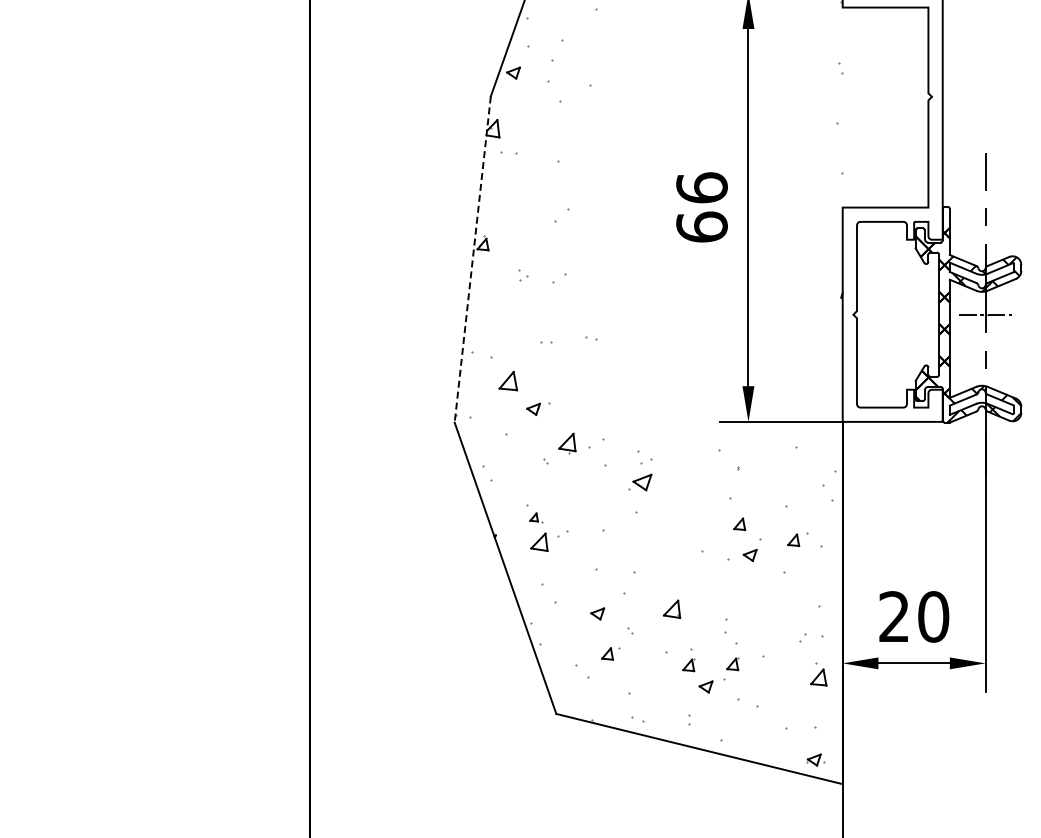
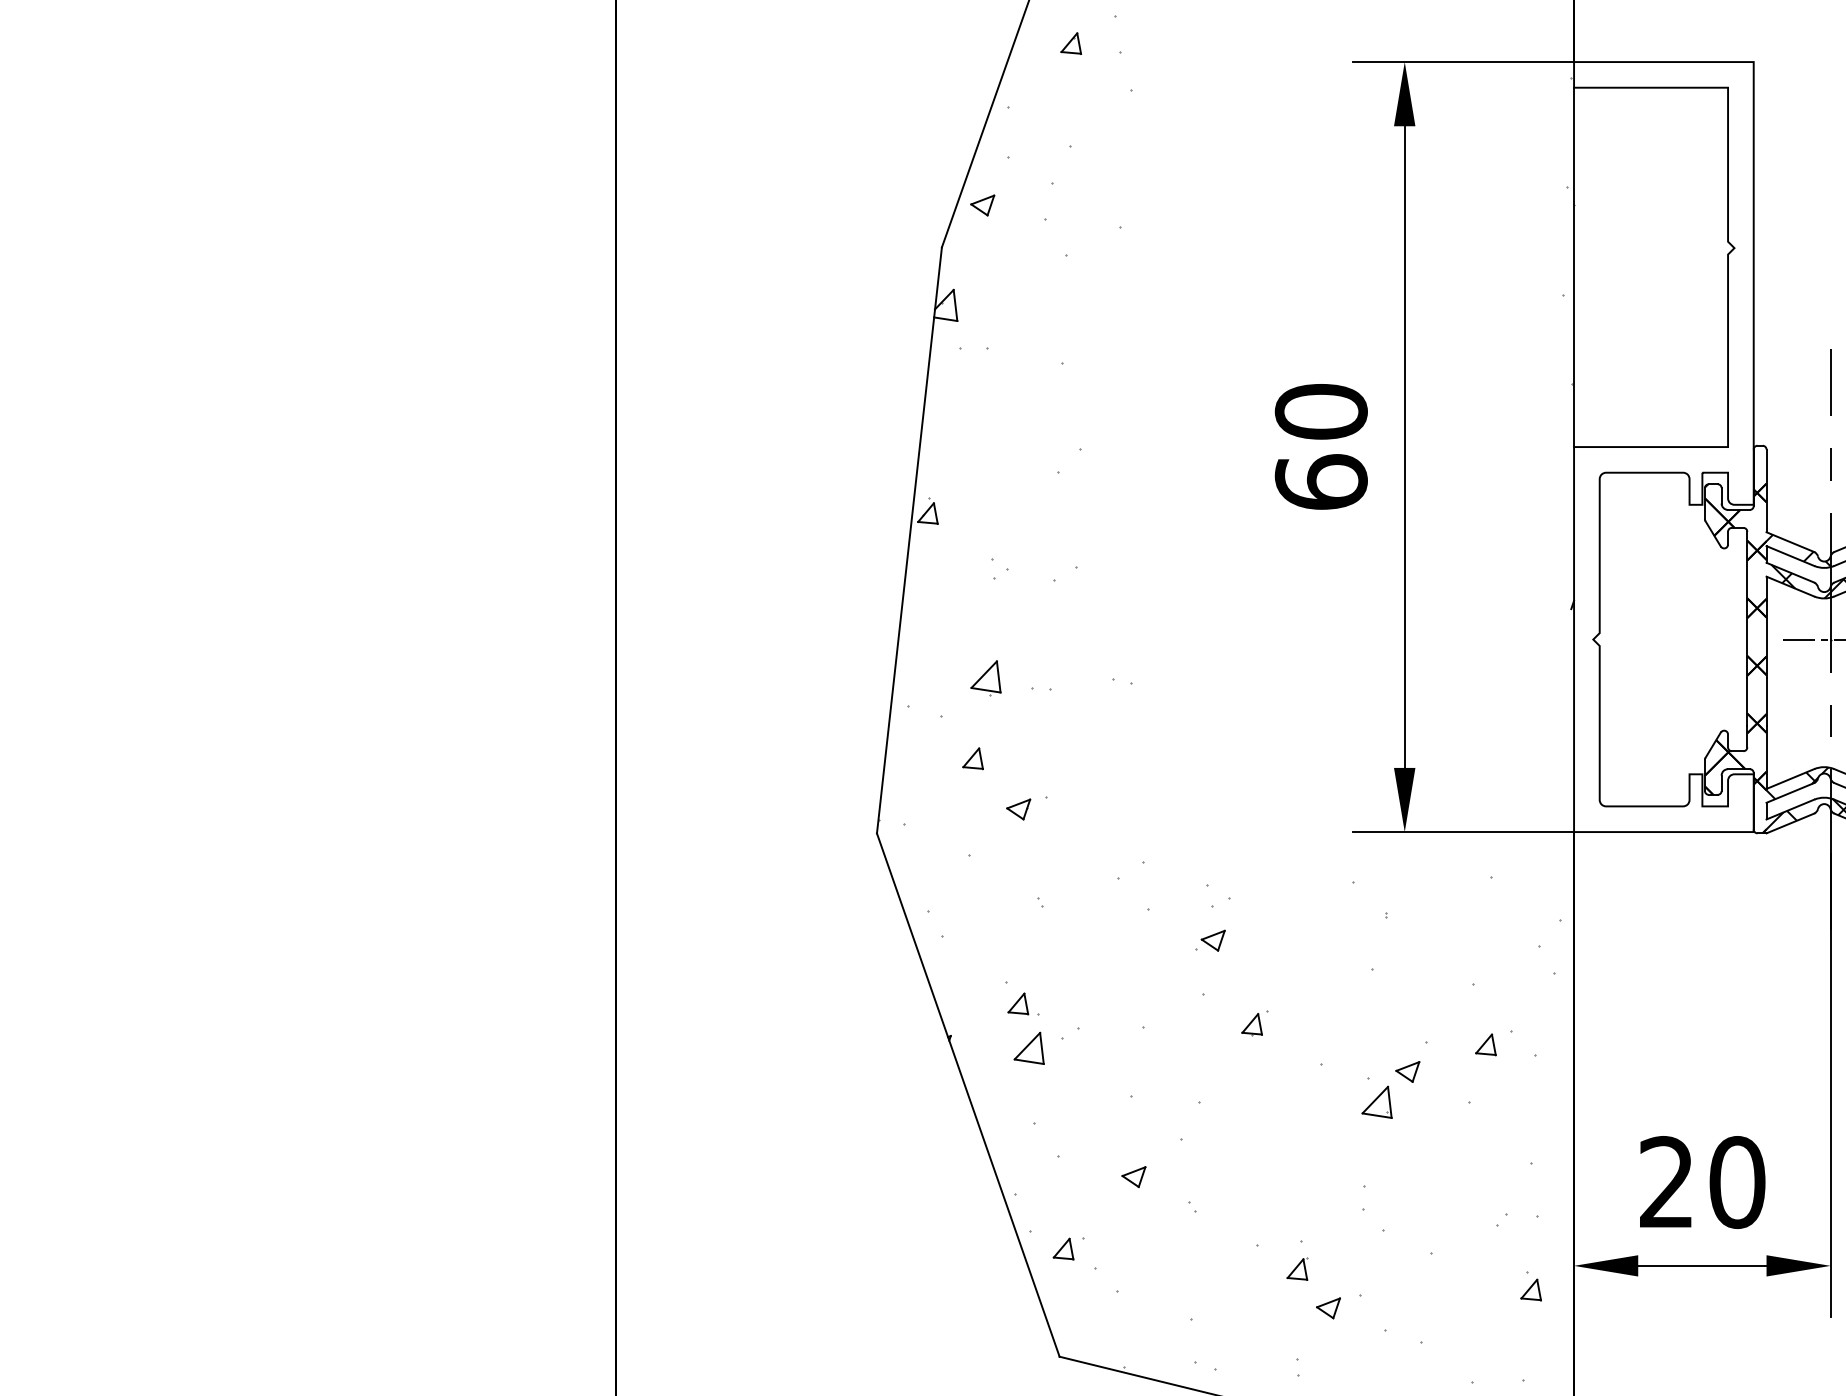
line: (842, 107) -> (1573, 267), added
text: (701, 187) -> (1320, 410), 66 -> 60
line: (472, 260) -> (908, 542), dashed -> solid
part: (507, 380) -> (971, 757), size x0.62
part: (567, 443) -> (986, 678), moved
part: (640, 481) -> (1210, 939), size x0.71
part: (535, 517) -> (1022, 1003), size x1.43
part: (739, 524) -> (1388, 1016), removed
part: (665, 528) -> (1255, 1023), added
part: (672, 608) -> (1377, 1100), moved
part: (610, 653) -> (1068, 1248), moved
part: (732, 664) -> (1376, 1267), removed
part: (818, 674) -> (1530, 1285), size x0.71

